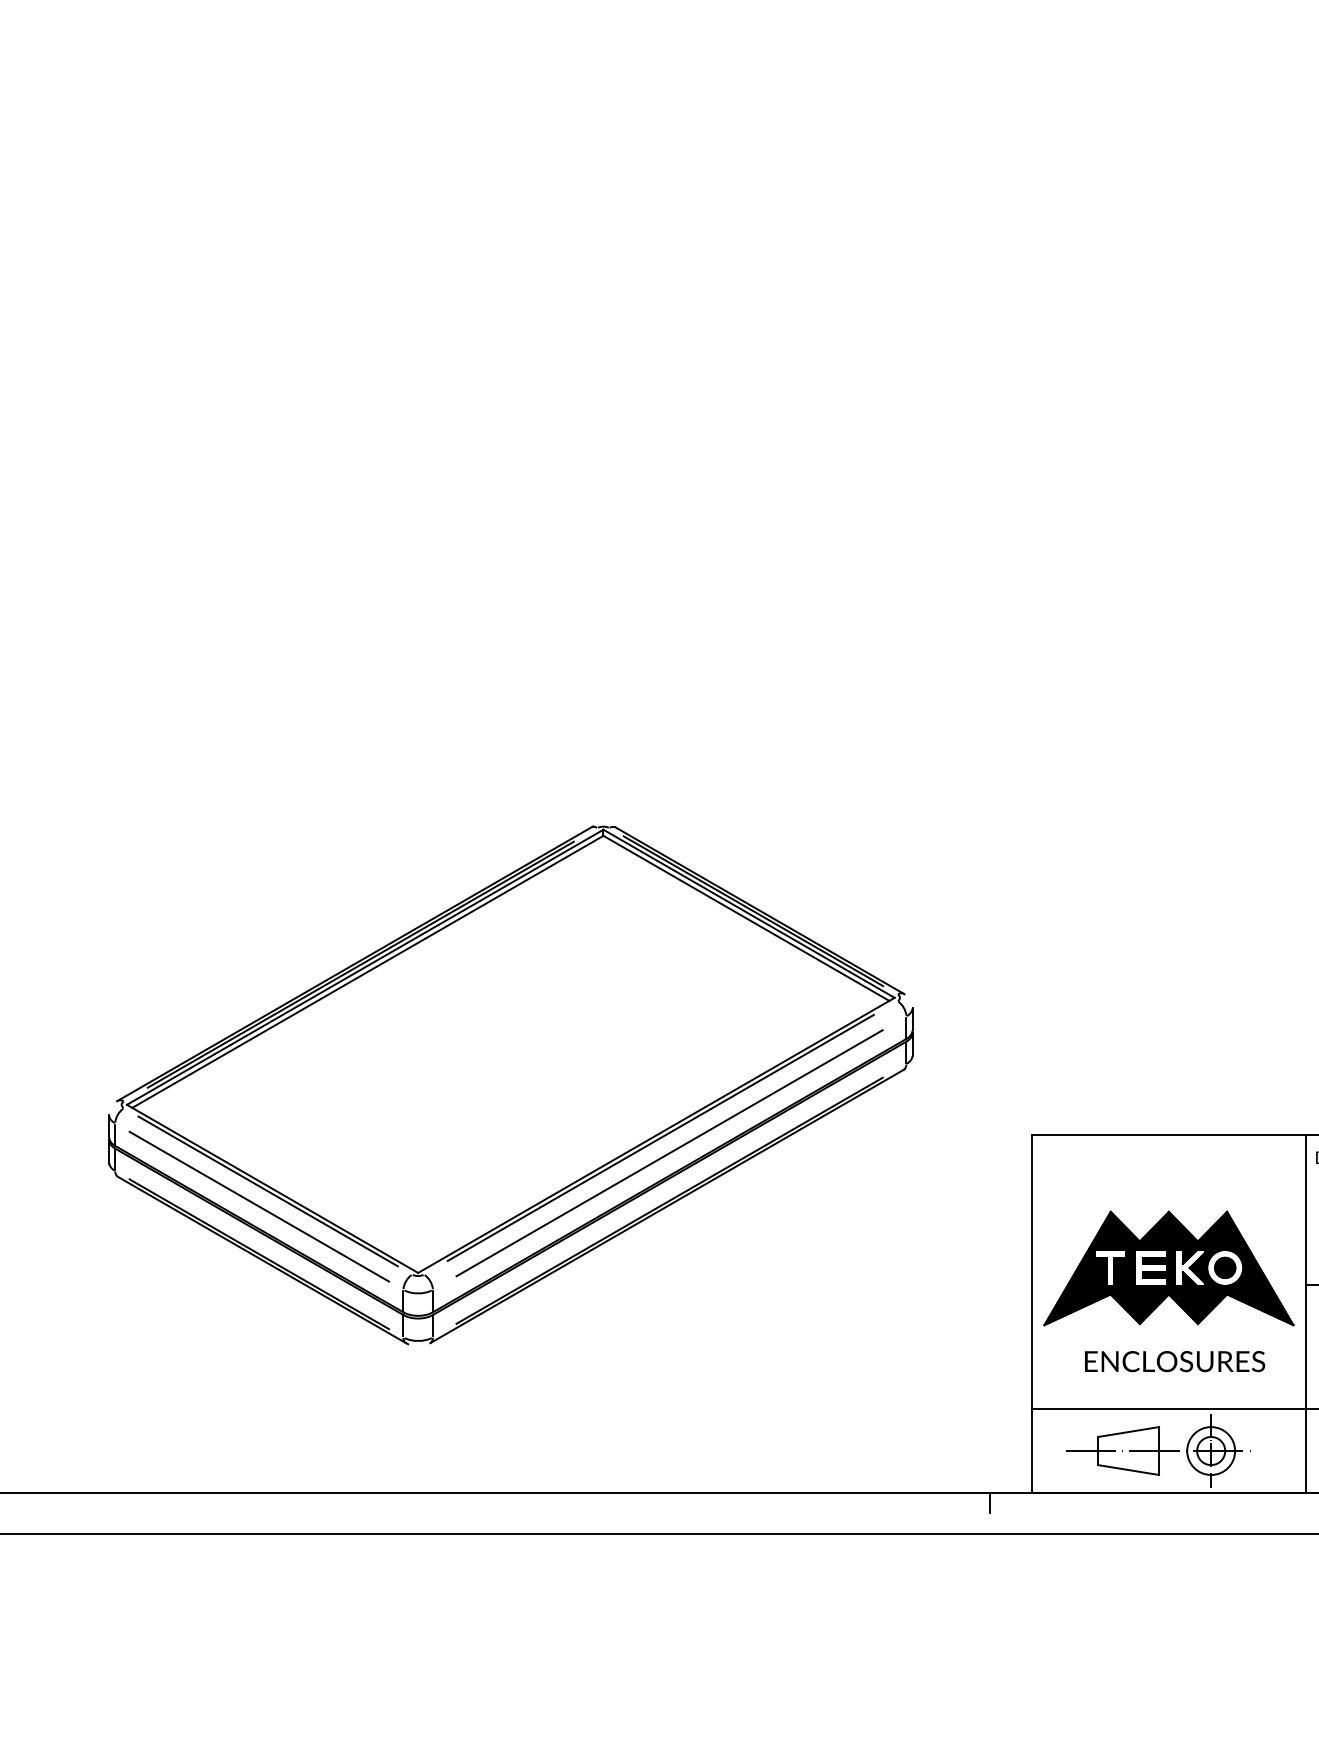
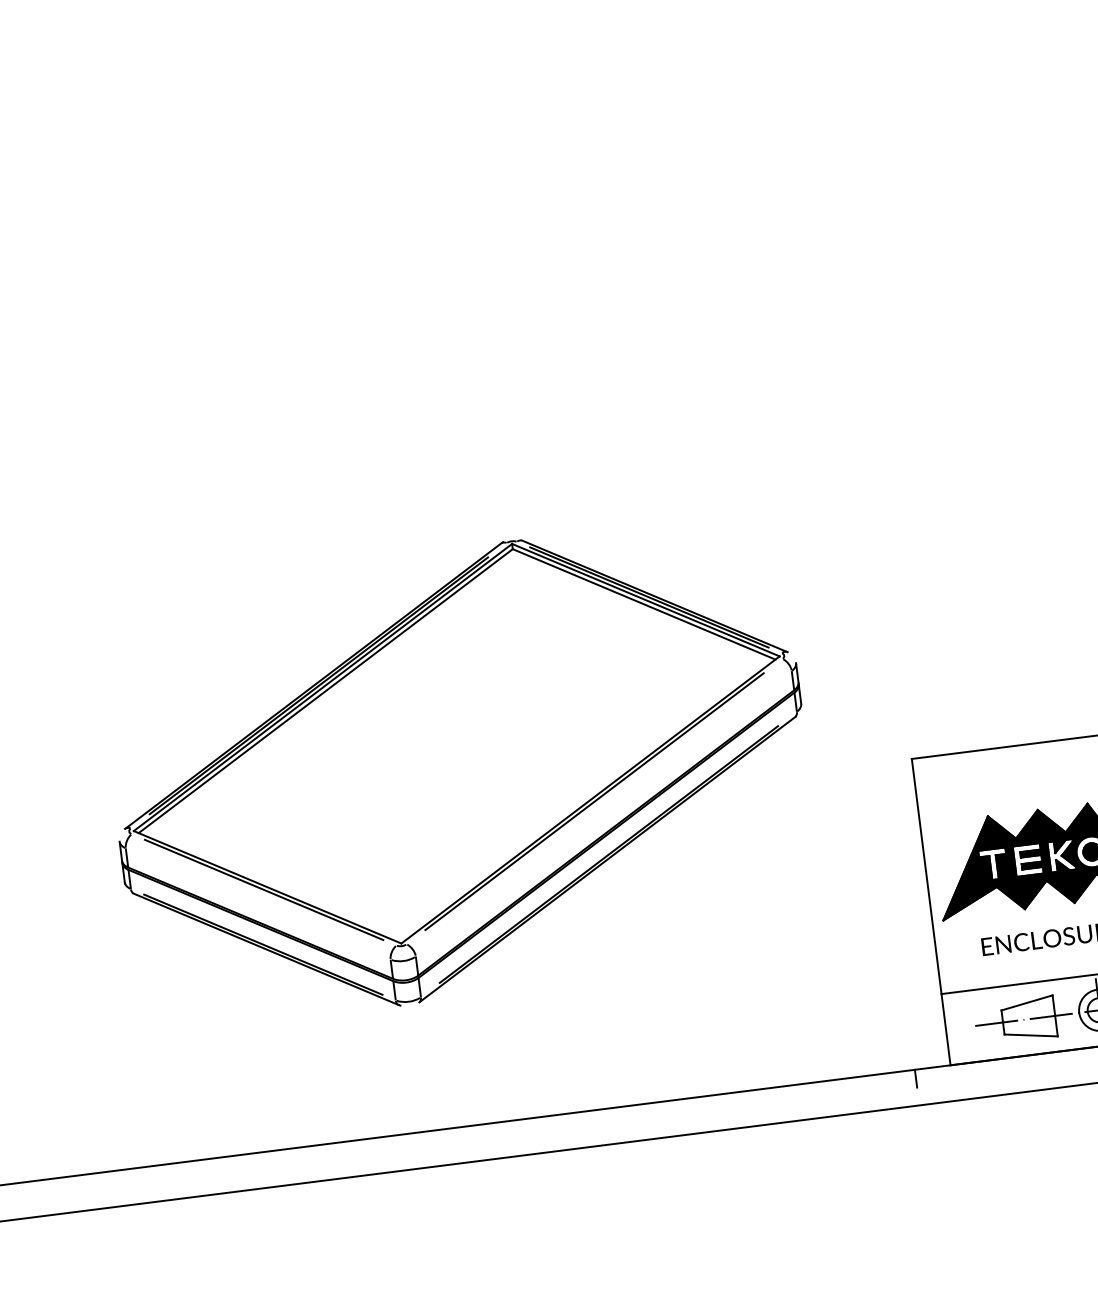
line: (669, 1153) -> (603, 814), removed
line: (259, 1206) -> (258, 903), removed

